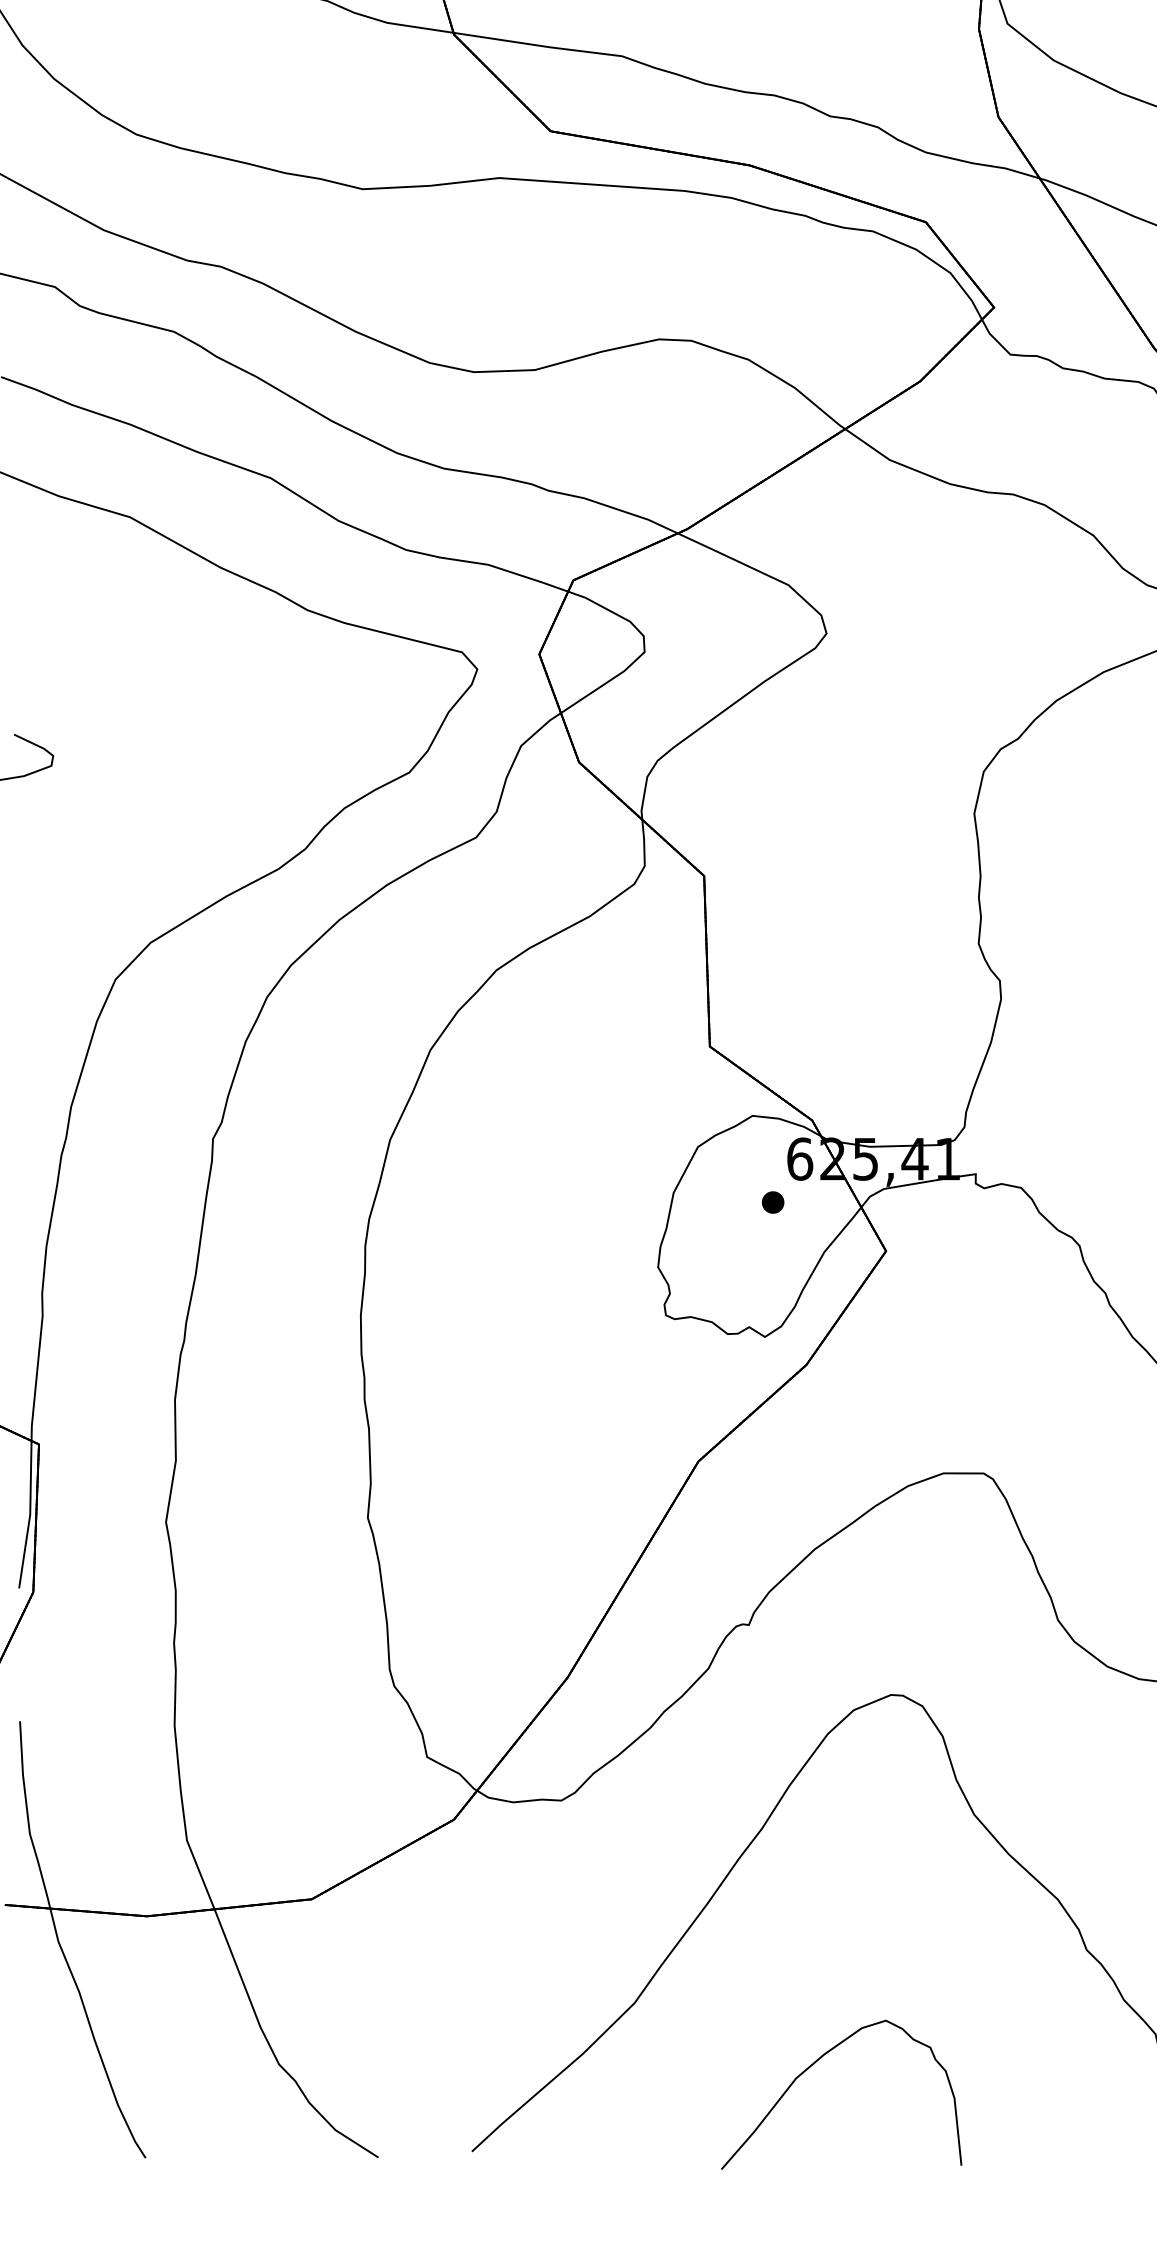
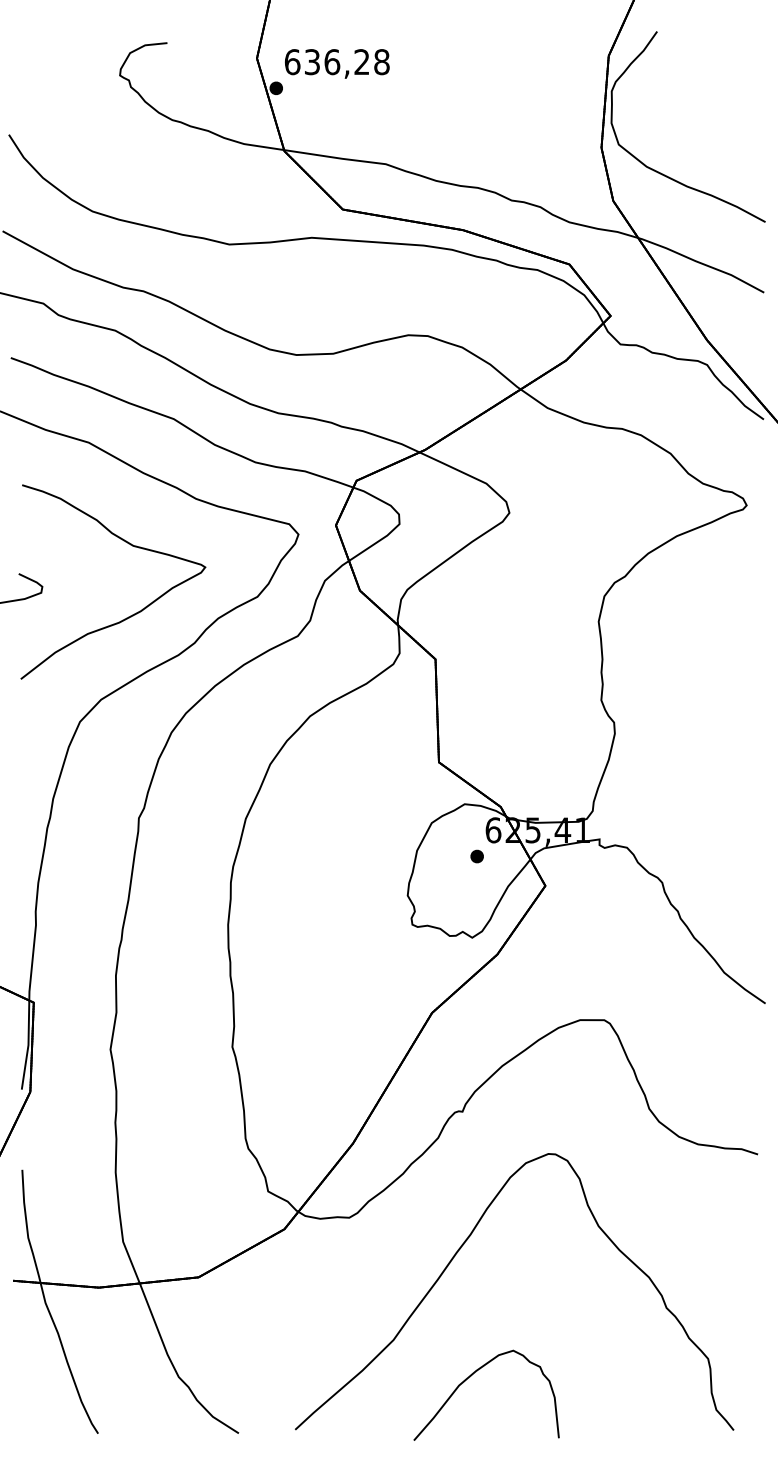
part: (199, 803) -> (130, 615), added
curve: (815, 2065) -> (470, 1377), moved

